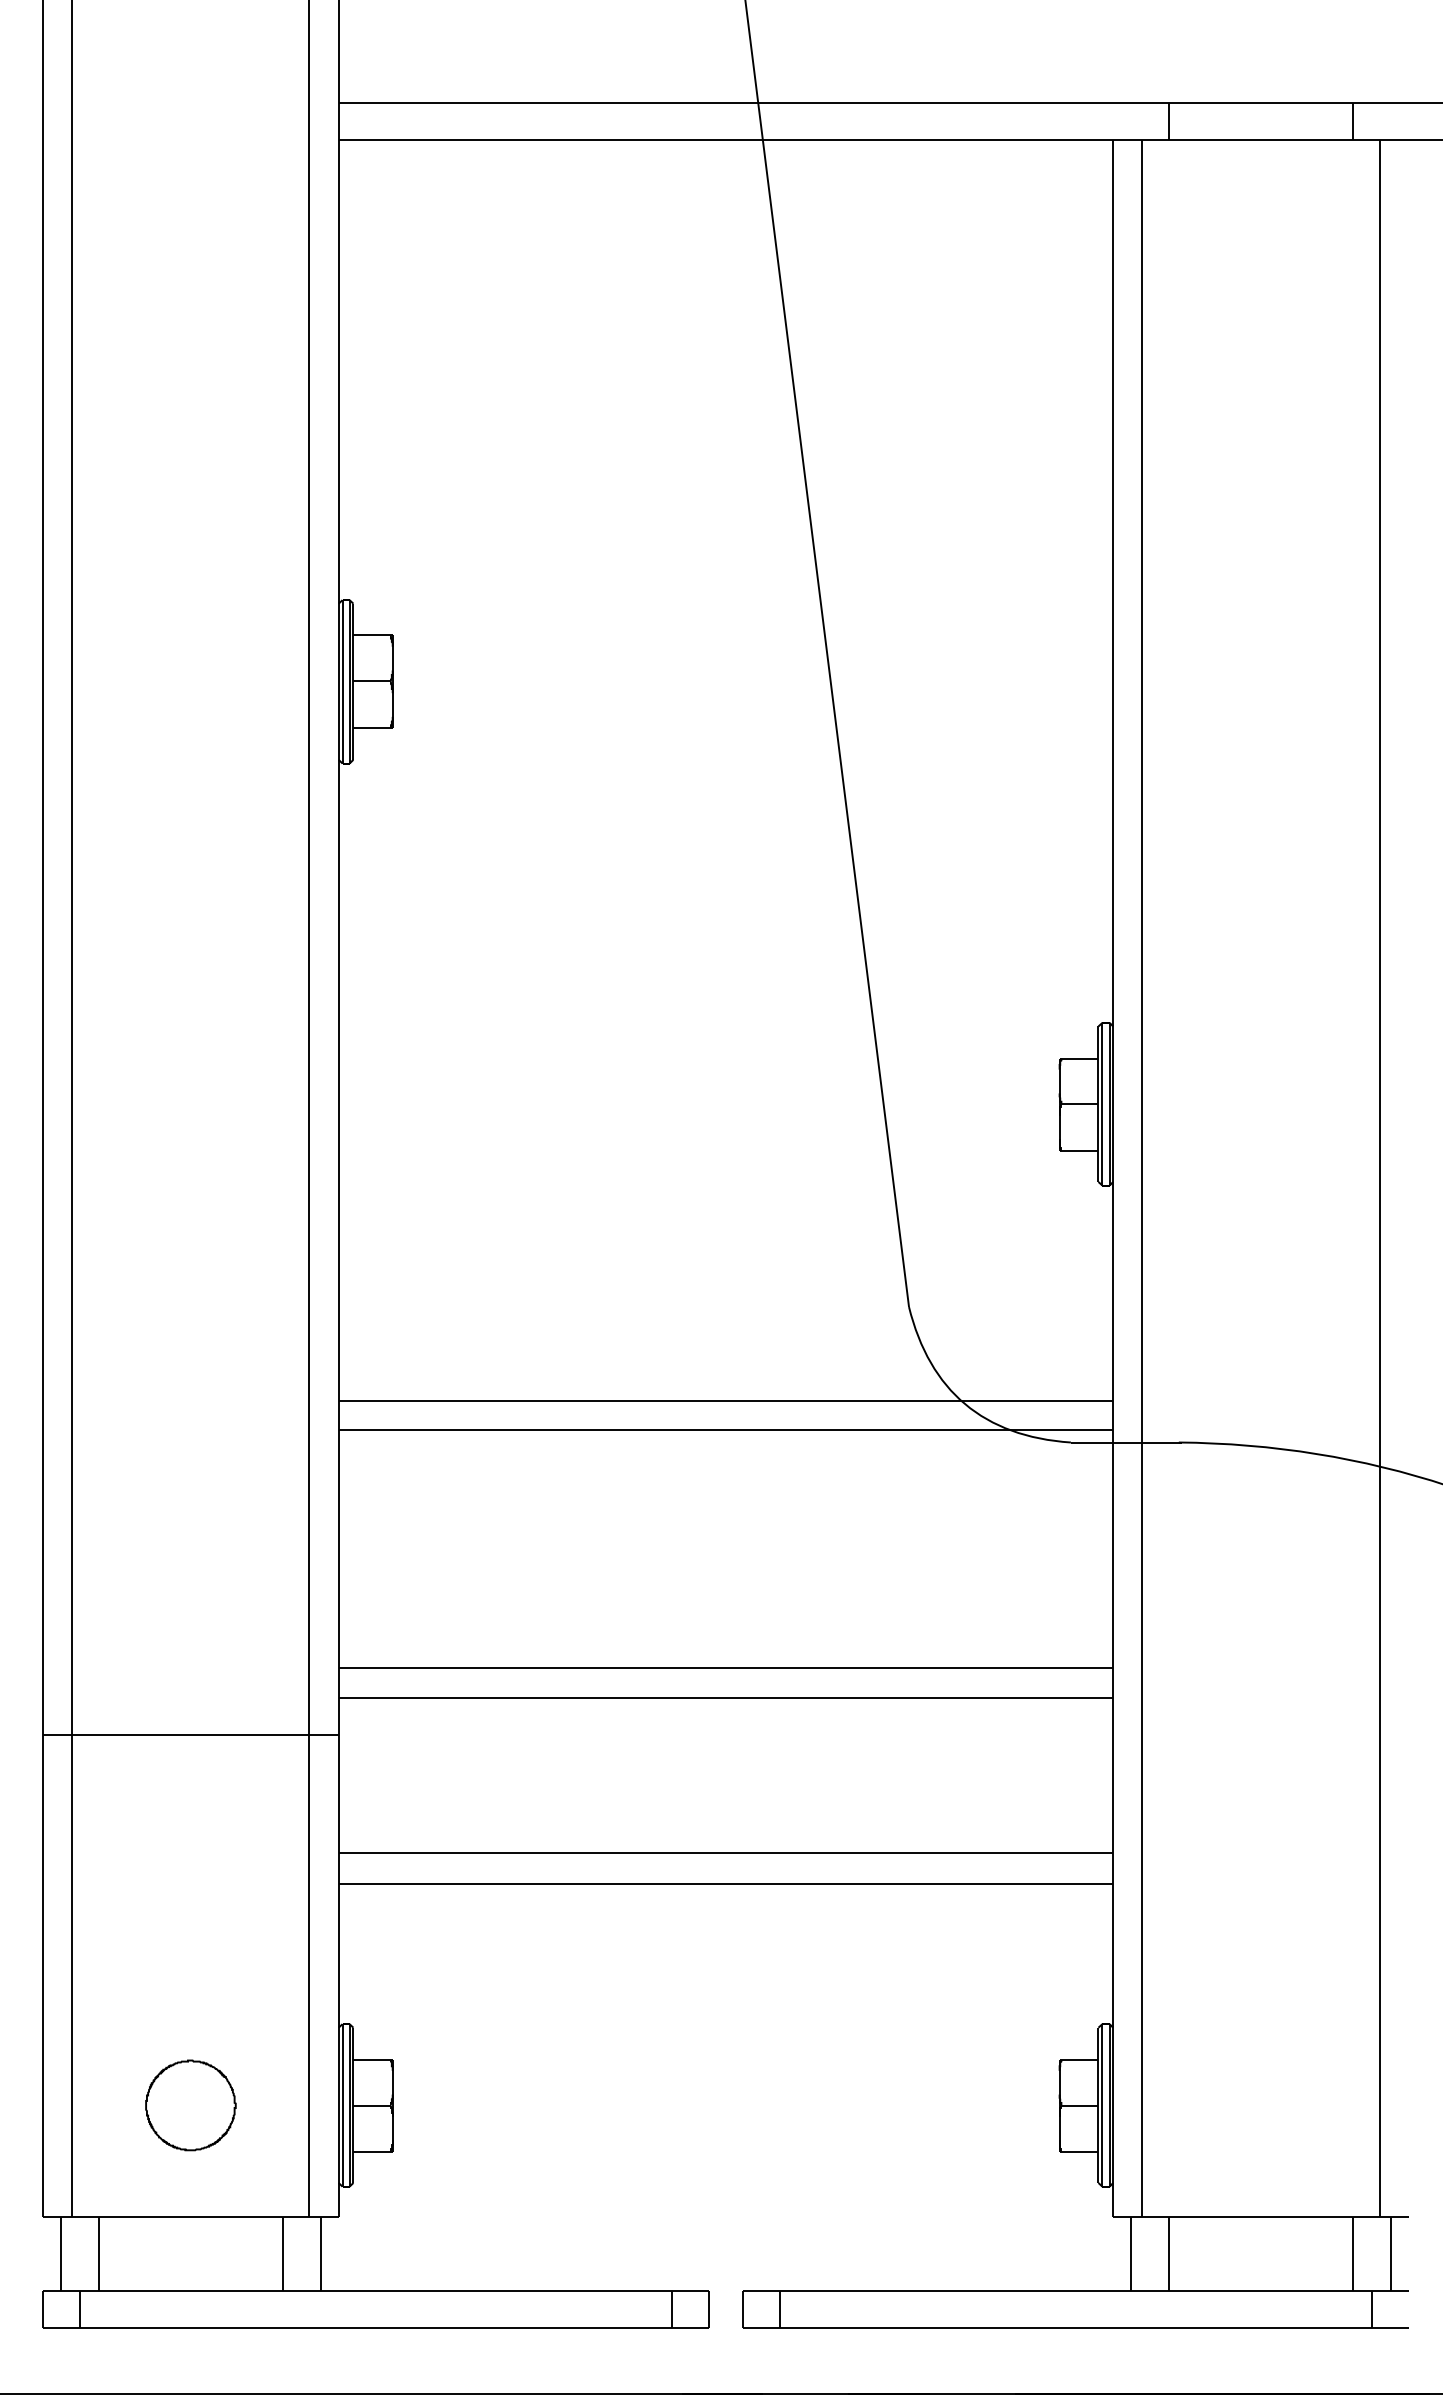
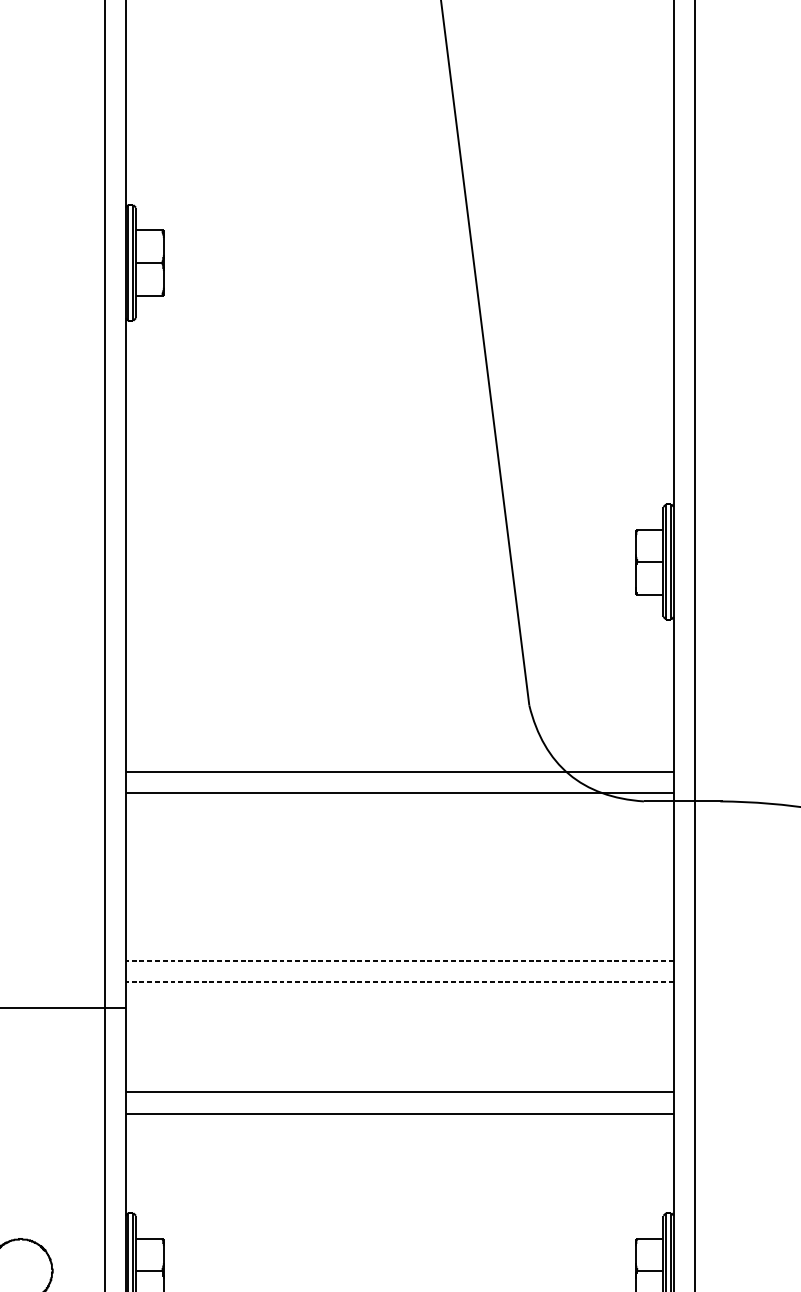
line: (725, 1667) -> (399, 960), solid -> dashed
line: (725, 1698) -> (399, 982), solid -> dashed

